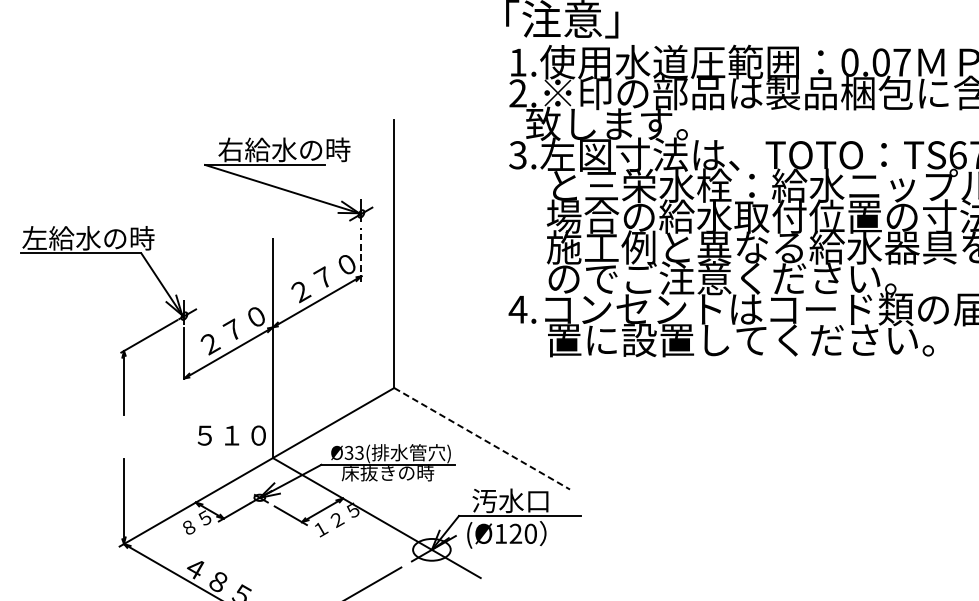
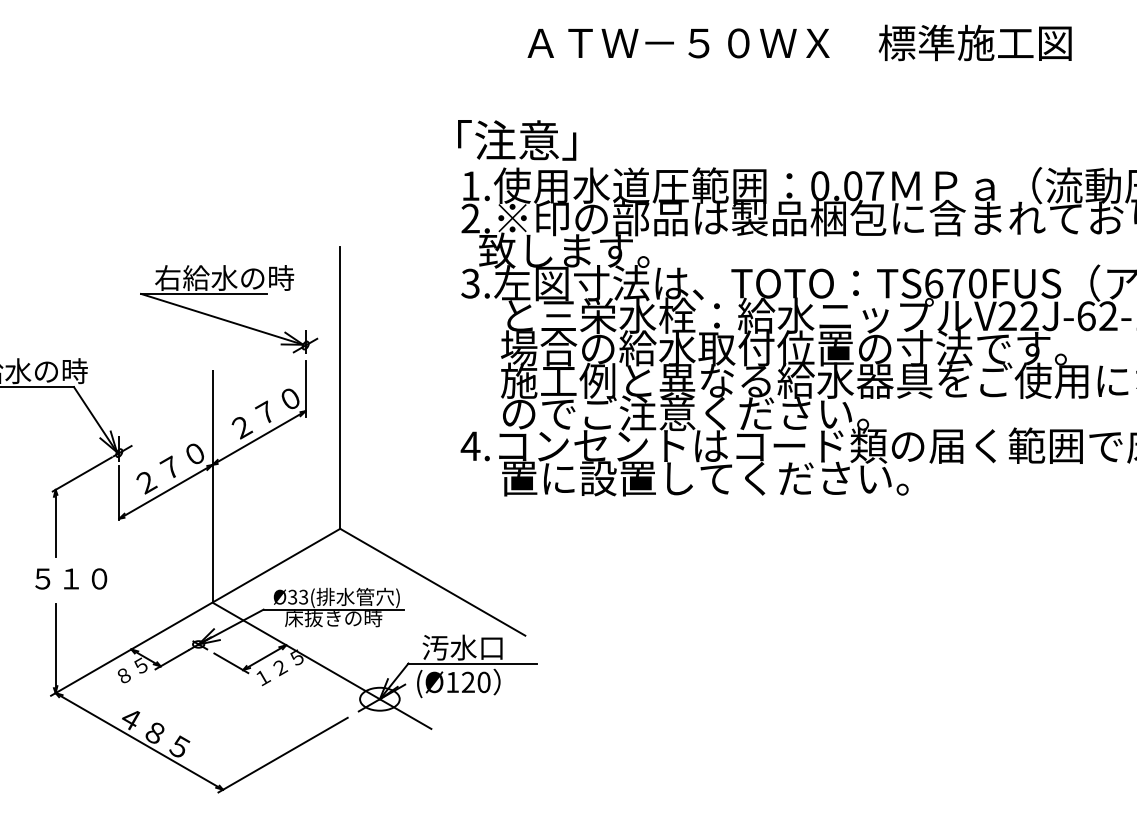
line: (361, 254) -> (305, 388), dashed -> solid
text: (232, 435) -> (71, 578), moved
line: (481, 438) -> (432, 582), dashed -> solid

